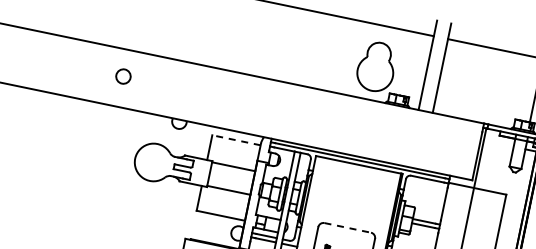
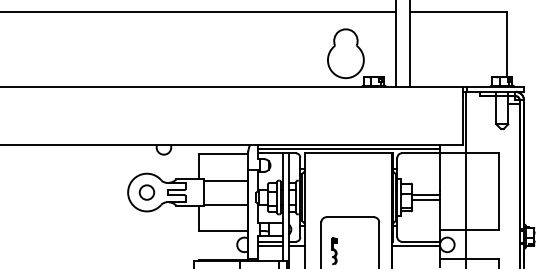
circle: (123, 76) -> (146, 192), moved
line: (236, 140) -> (223, 154), dashed -> solid
line: (347, 228) -> (350, 217), dashed -> solid

